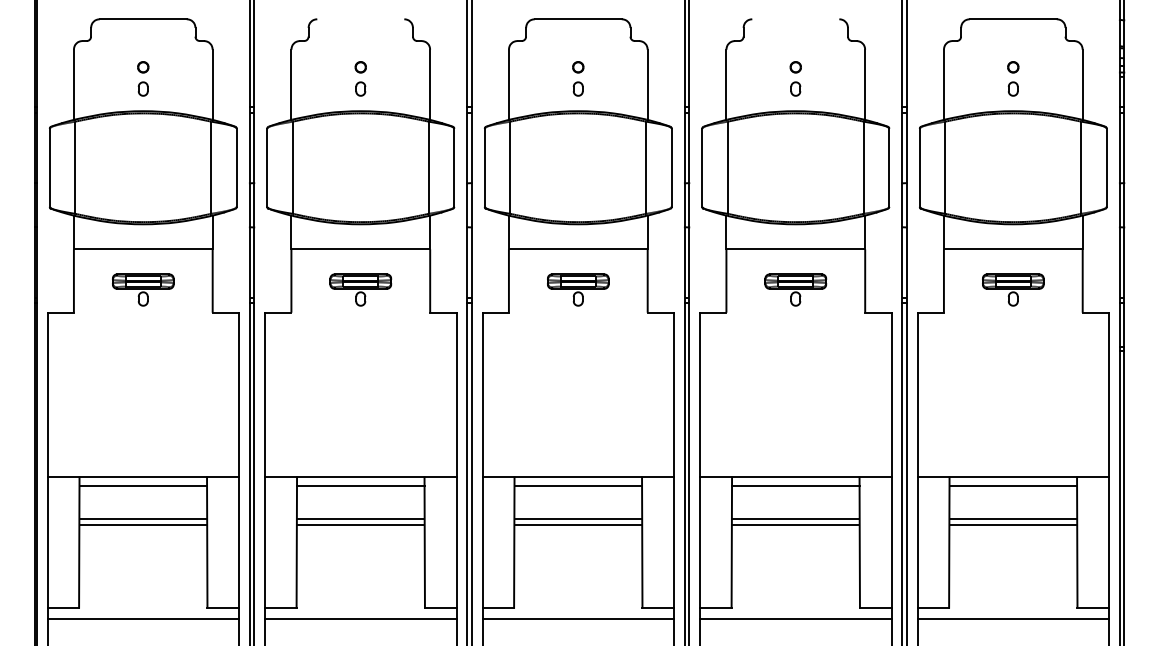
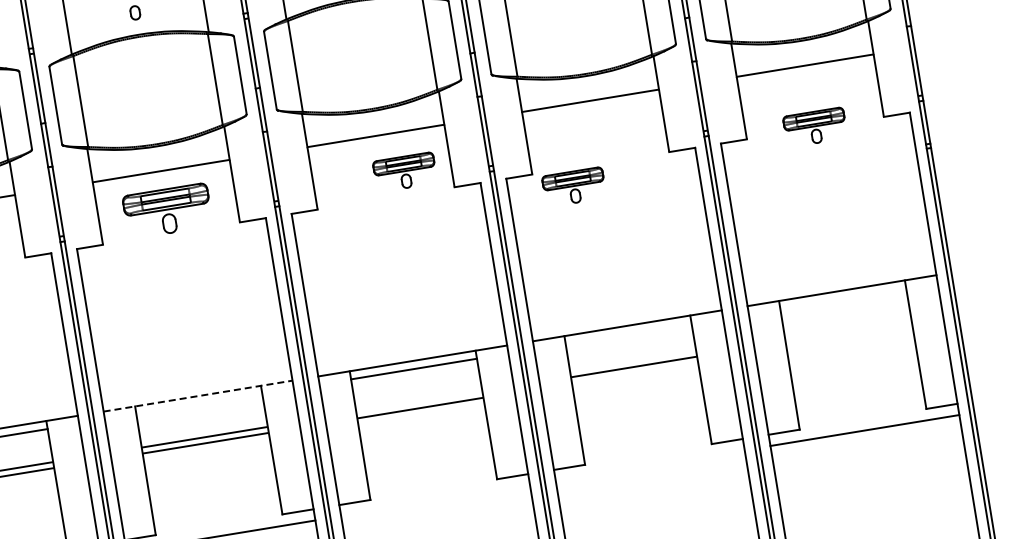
part: (360, 289) -> (167, 210), size x1.4
part: (578, 289) -> (405, 171), moved
part: (795, 289) -> (573, 186), moved
part: (1013, 289) -> (815, 126), moved
line: (360, 477) -> (197, 396), solid -> dashed
line: (360, 485) -> (199, 404), removed
line: (795, 485) -> (628, 333), removed
line: (1013, 485) -> (843, 298), removed
line: (578, 519) -> (419, 402), removed
line: (1013, 519) -> (849, 332), removed
line: (795, 525) -> (634, 373), removed
line: (1013, 525) -> (849, 338), removed
line: (578, 619) -> (435, 501), removed
line: (795, 619) -> (650, 466), removed

